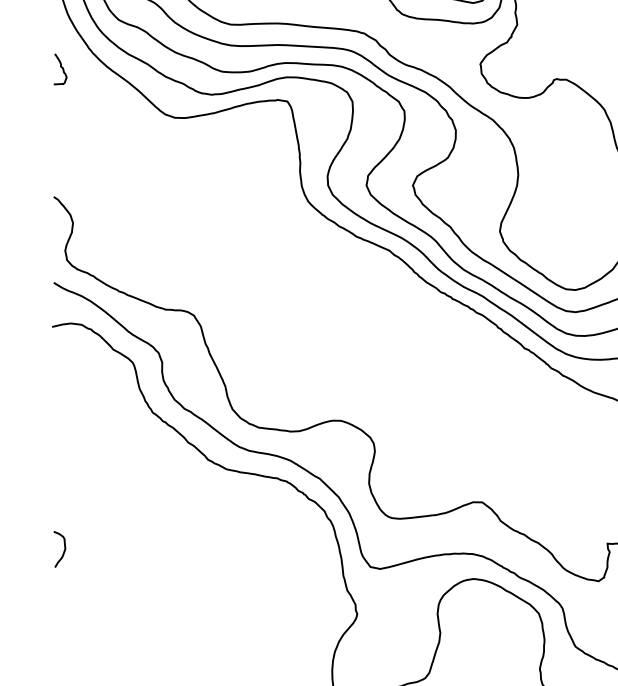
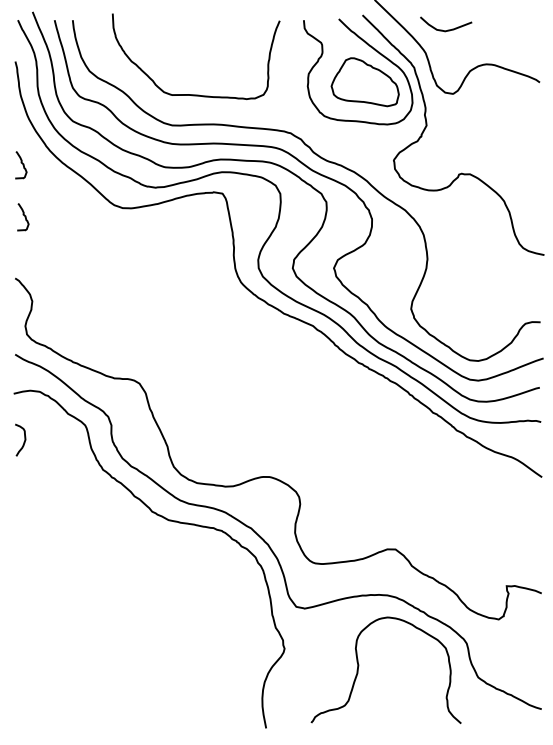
curve: (64, 128) -> (24, 217), added
curve: (64, 548) -> (24, 439), moved

